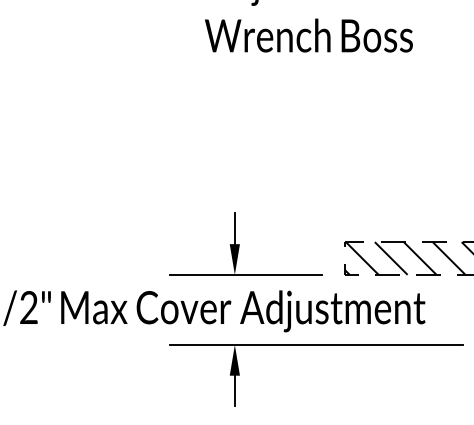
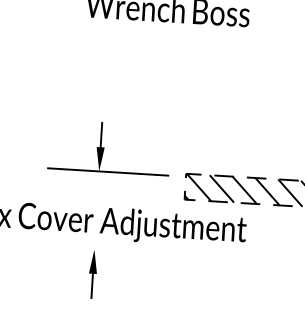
part: (239, 244) -> (104, 147), moved
line: (316, 345) -> (158, 253), removed

